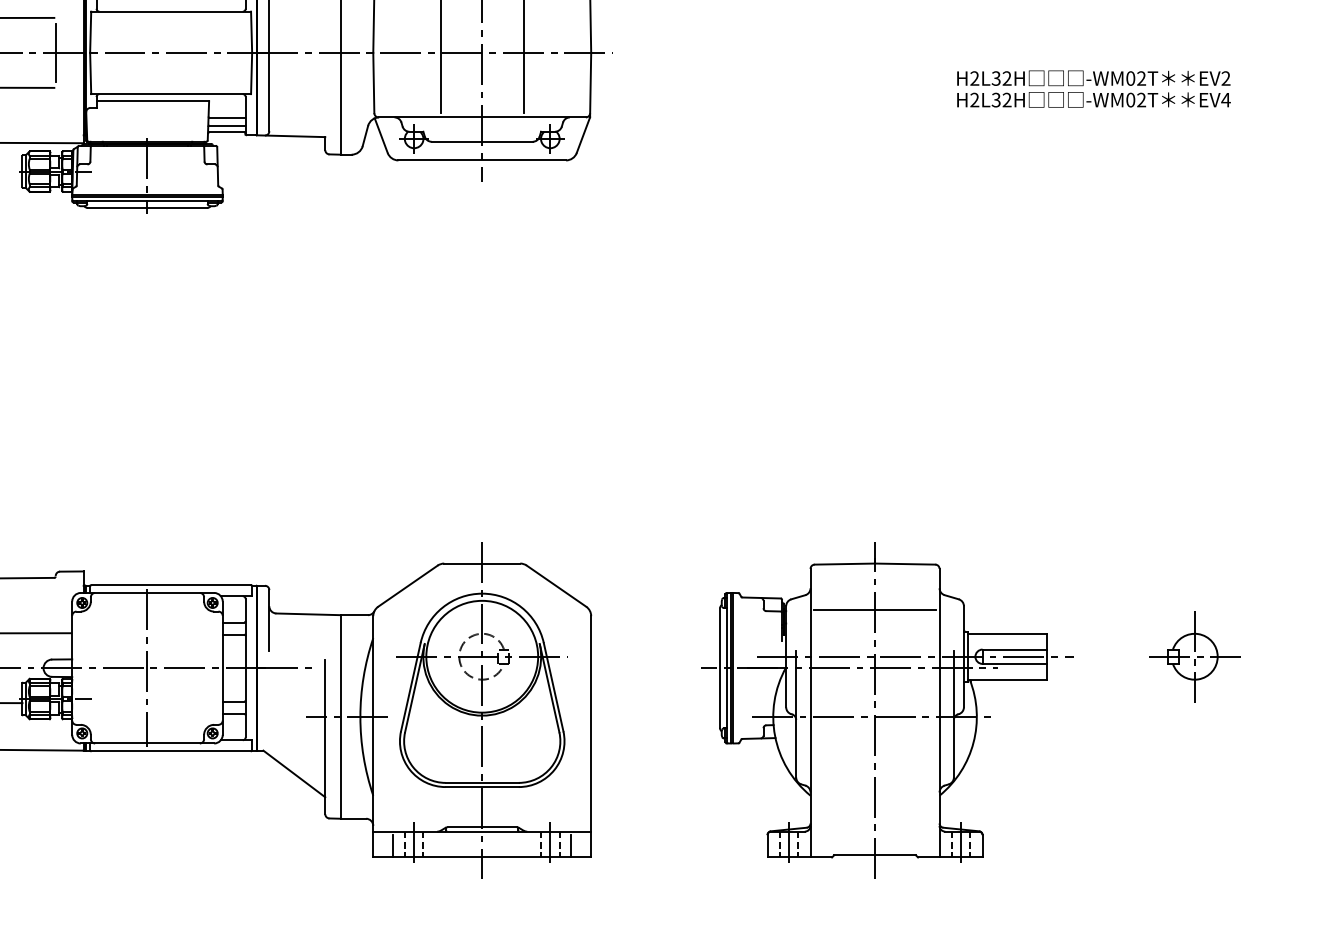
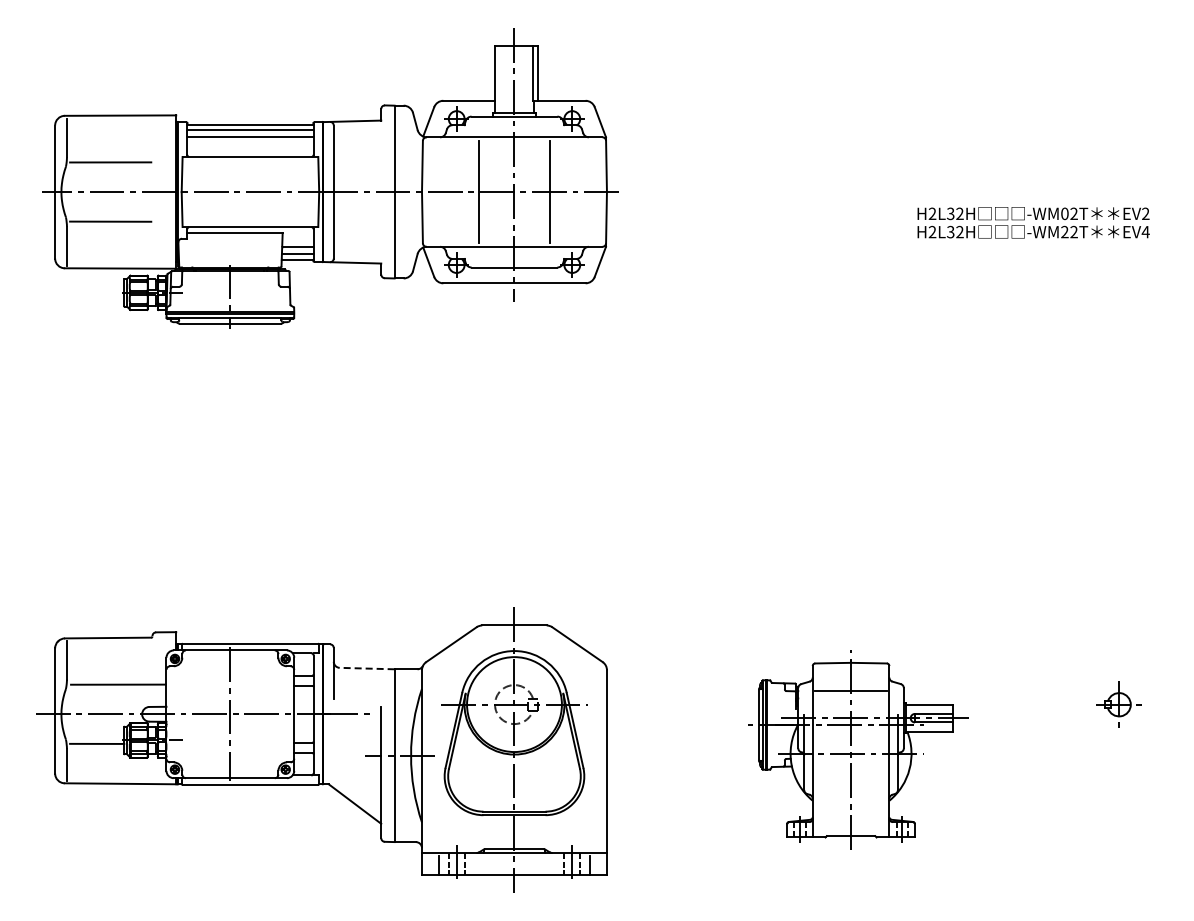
line: (55, 52) -> (152, 191), removed
text: (1130, 100) -> (1064, 232), -WM02T -> -WM22T
line: (307, 614) -> (366, 668), solid -> dashed
part: (1193, 656) -> (1118, 704), size x0.6
part: (887, 709) -> (858, 749), size x0.7

